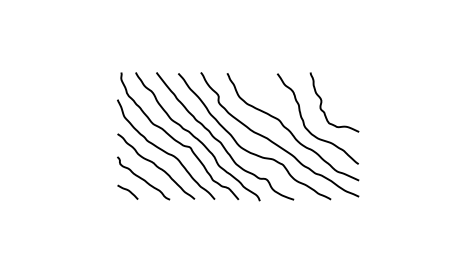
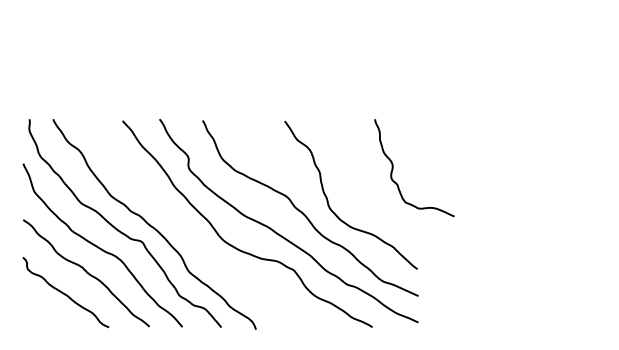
curve: (322, 102) -> (394, 168), moved
curve: (220, 141) -> (191, 232), removed
curve: (127, 190) -> (39, 312), removed

